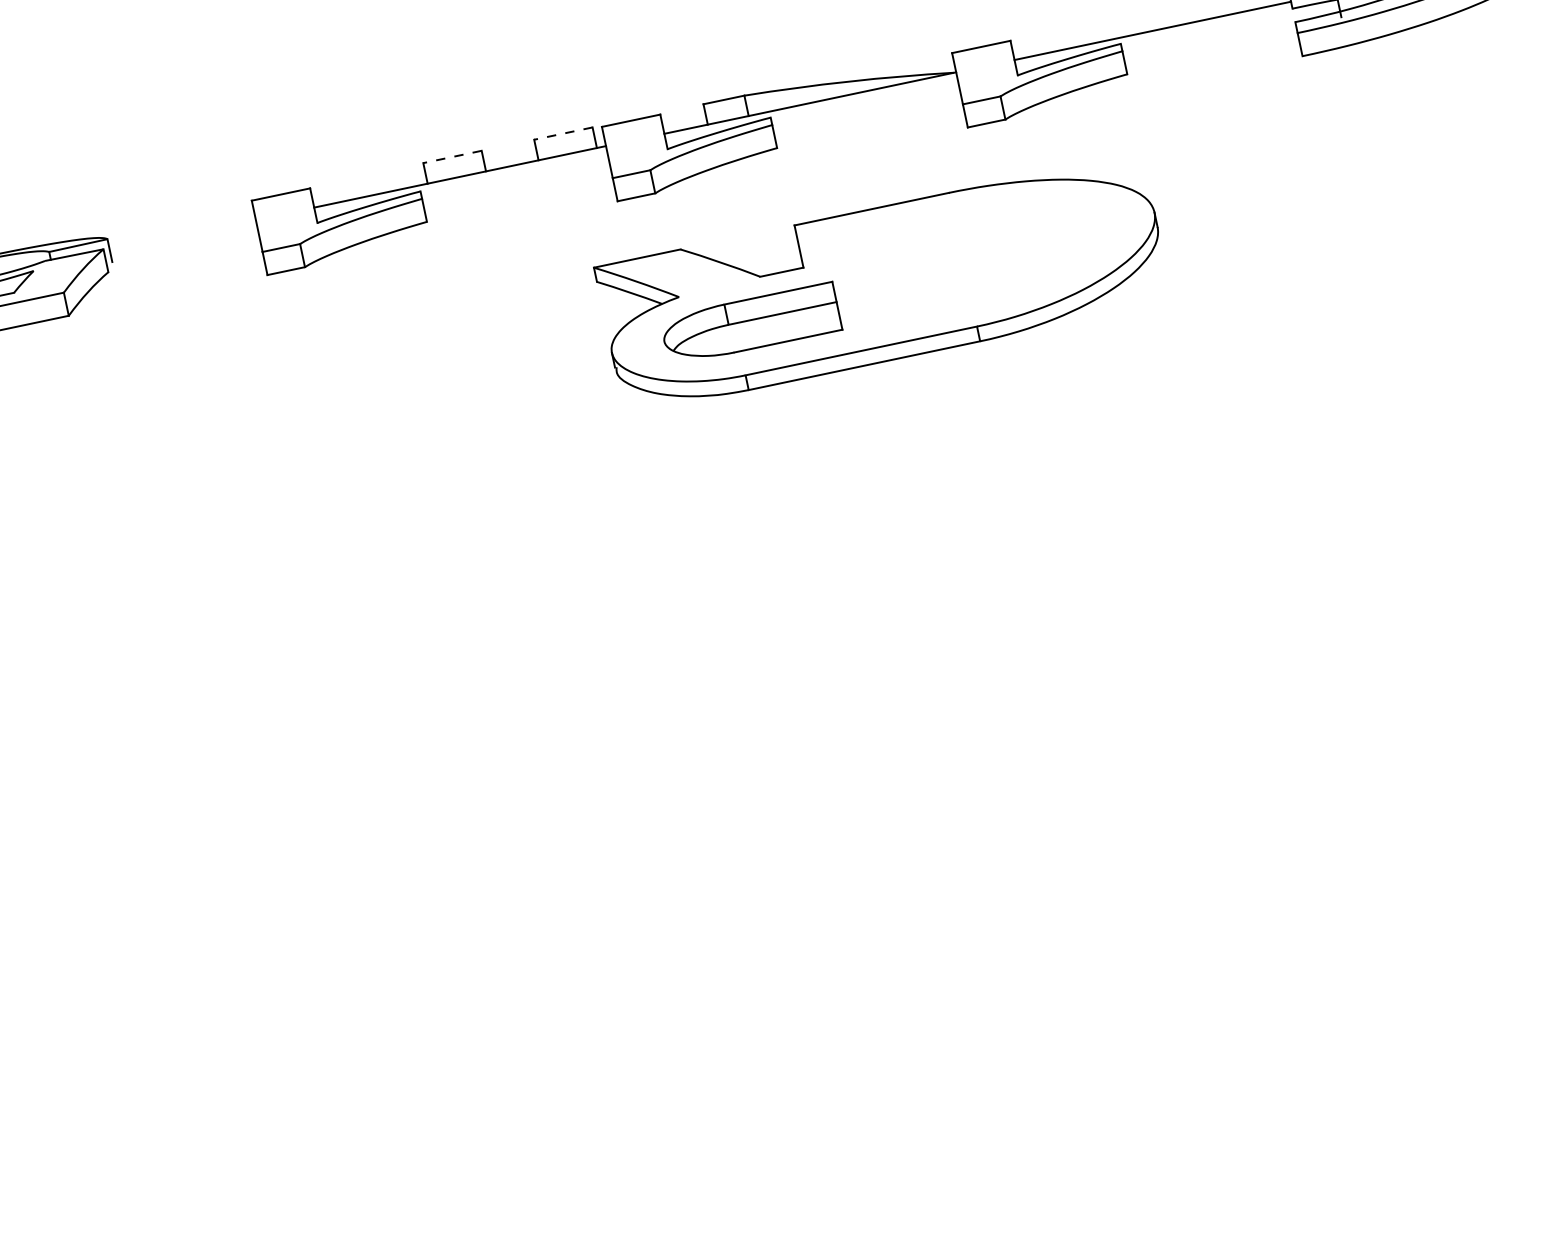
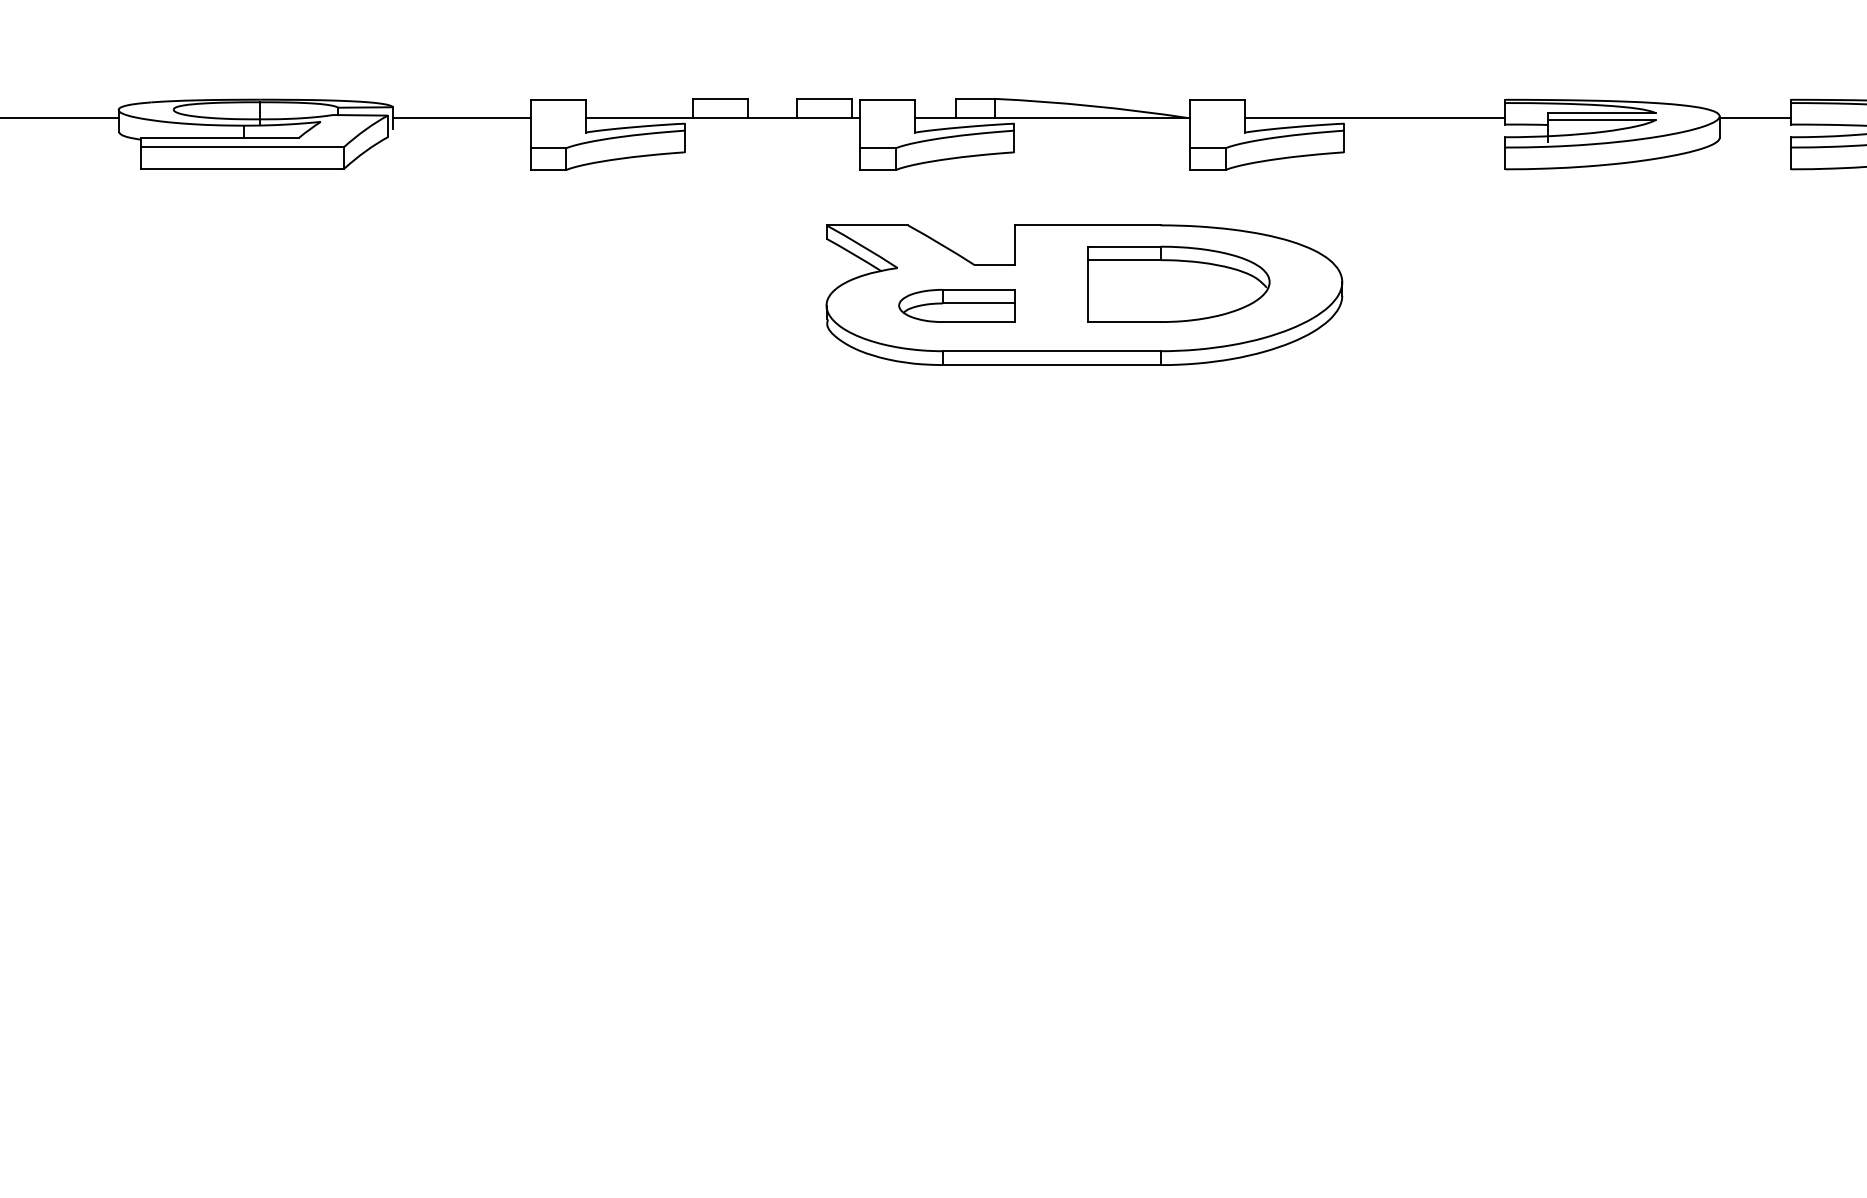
line: (562, 133) -> (823, 98), dashed -> solid
line: (451, 156) -> (719, 98), dashed -> solid
line: (182, 235) -> (461, 118), added
part: (980, 250) -> (1178, 283), added
part: (749, 323) -> (956, 305), size x0.71

